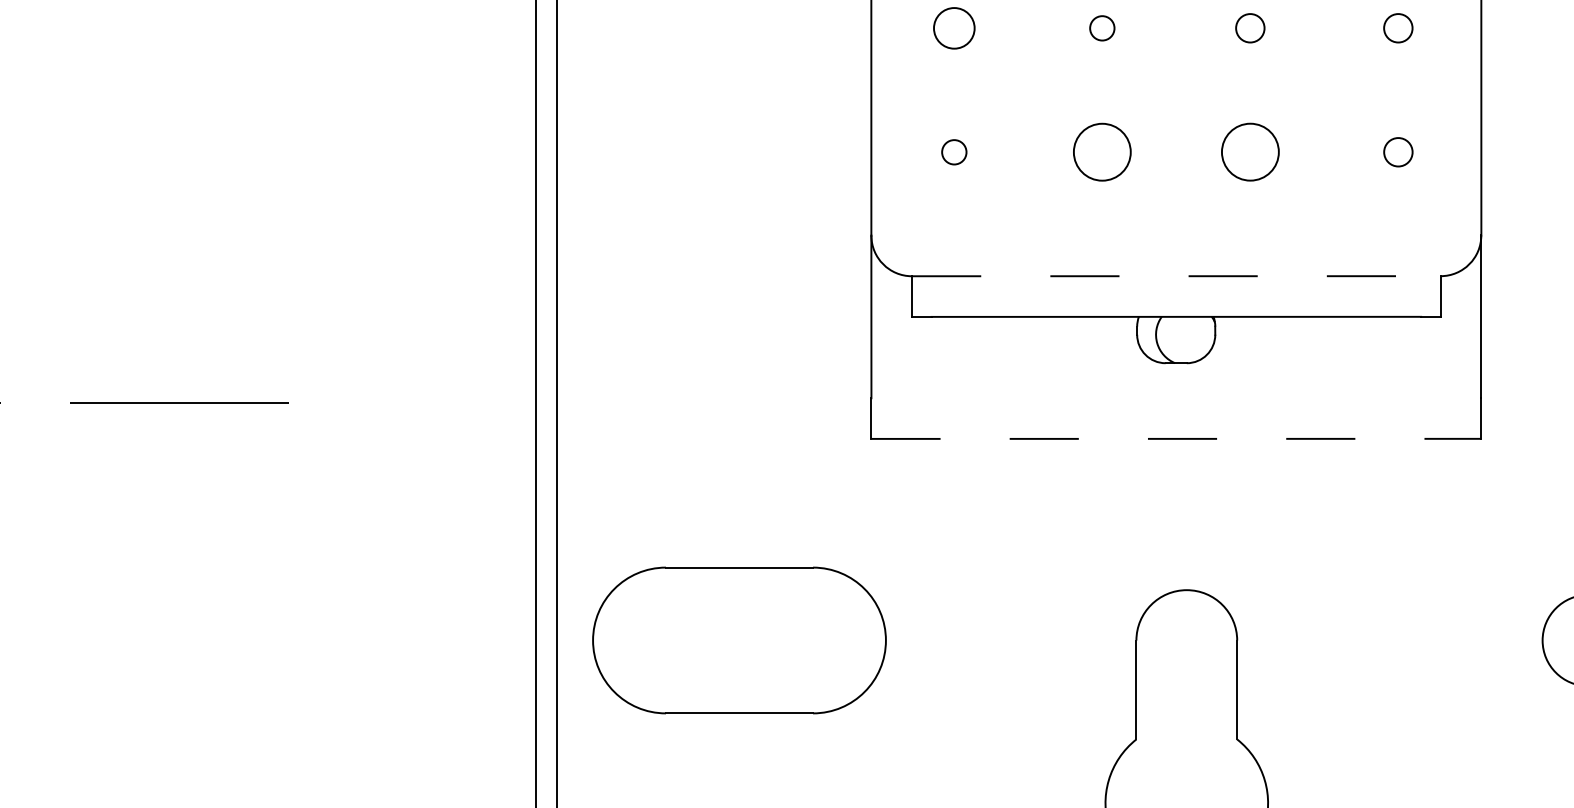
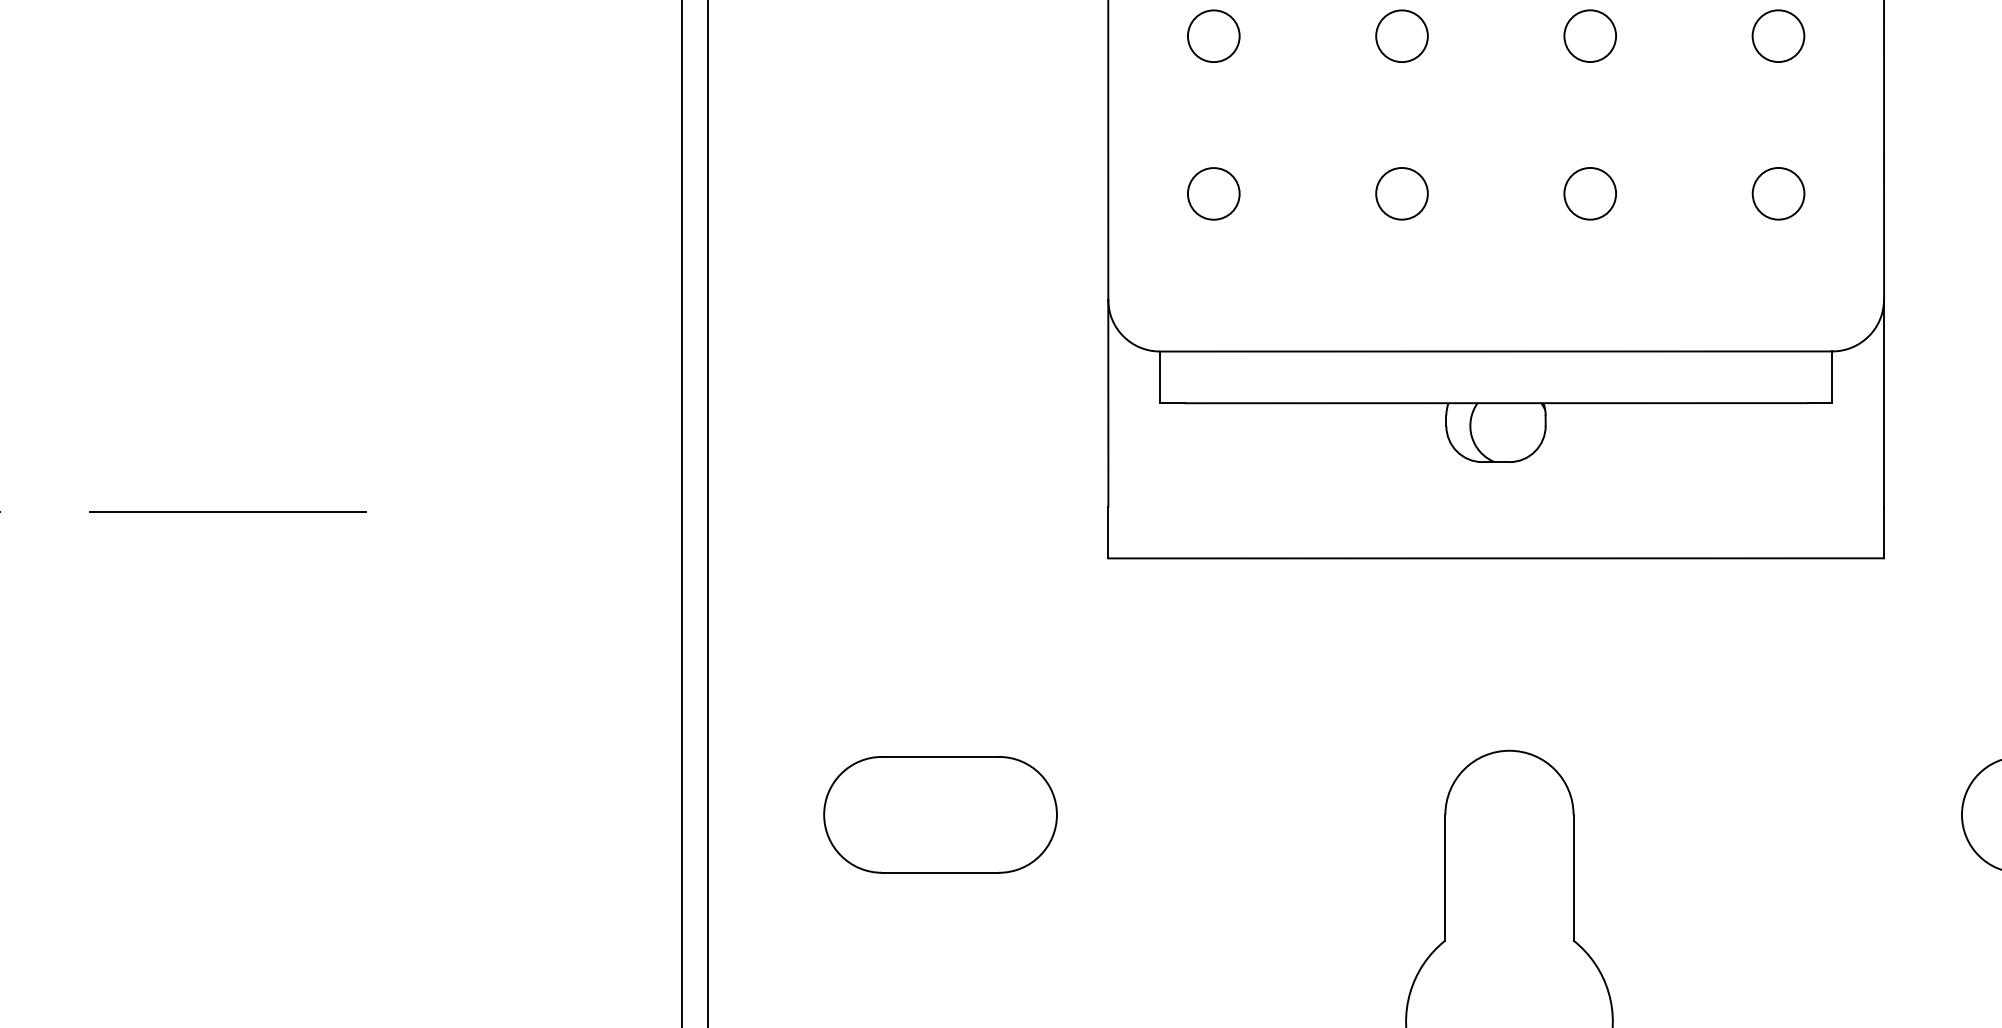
circle: (1101, 28) -> (1401, 36), size x1.67
circle: (1250, 28) -> (1590, 36), size x1.43
circle: (1398, 28) -> (1778, 36), size x1.43
circle: (954, 151) -> (1213, 193), size x1.67
circle: (1101, 151) -> (1401, 193), size x0.71
circle: (1249, 151) -> (1589, 193), size x0.71
circle: (1398, 151) -> (1778, 193), size x1.43
line: (1176, 276) -> (1496, 351), dashed -> solid
line: (1176, 438) -> (1496, 558), dashed -> solid
part: (739, 640) -> (940, 814), size x0.62

